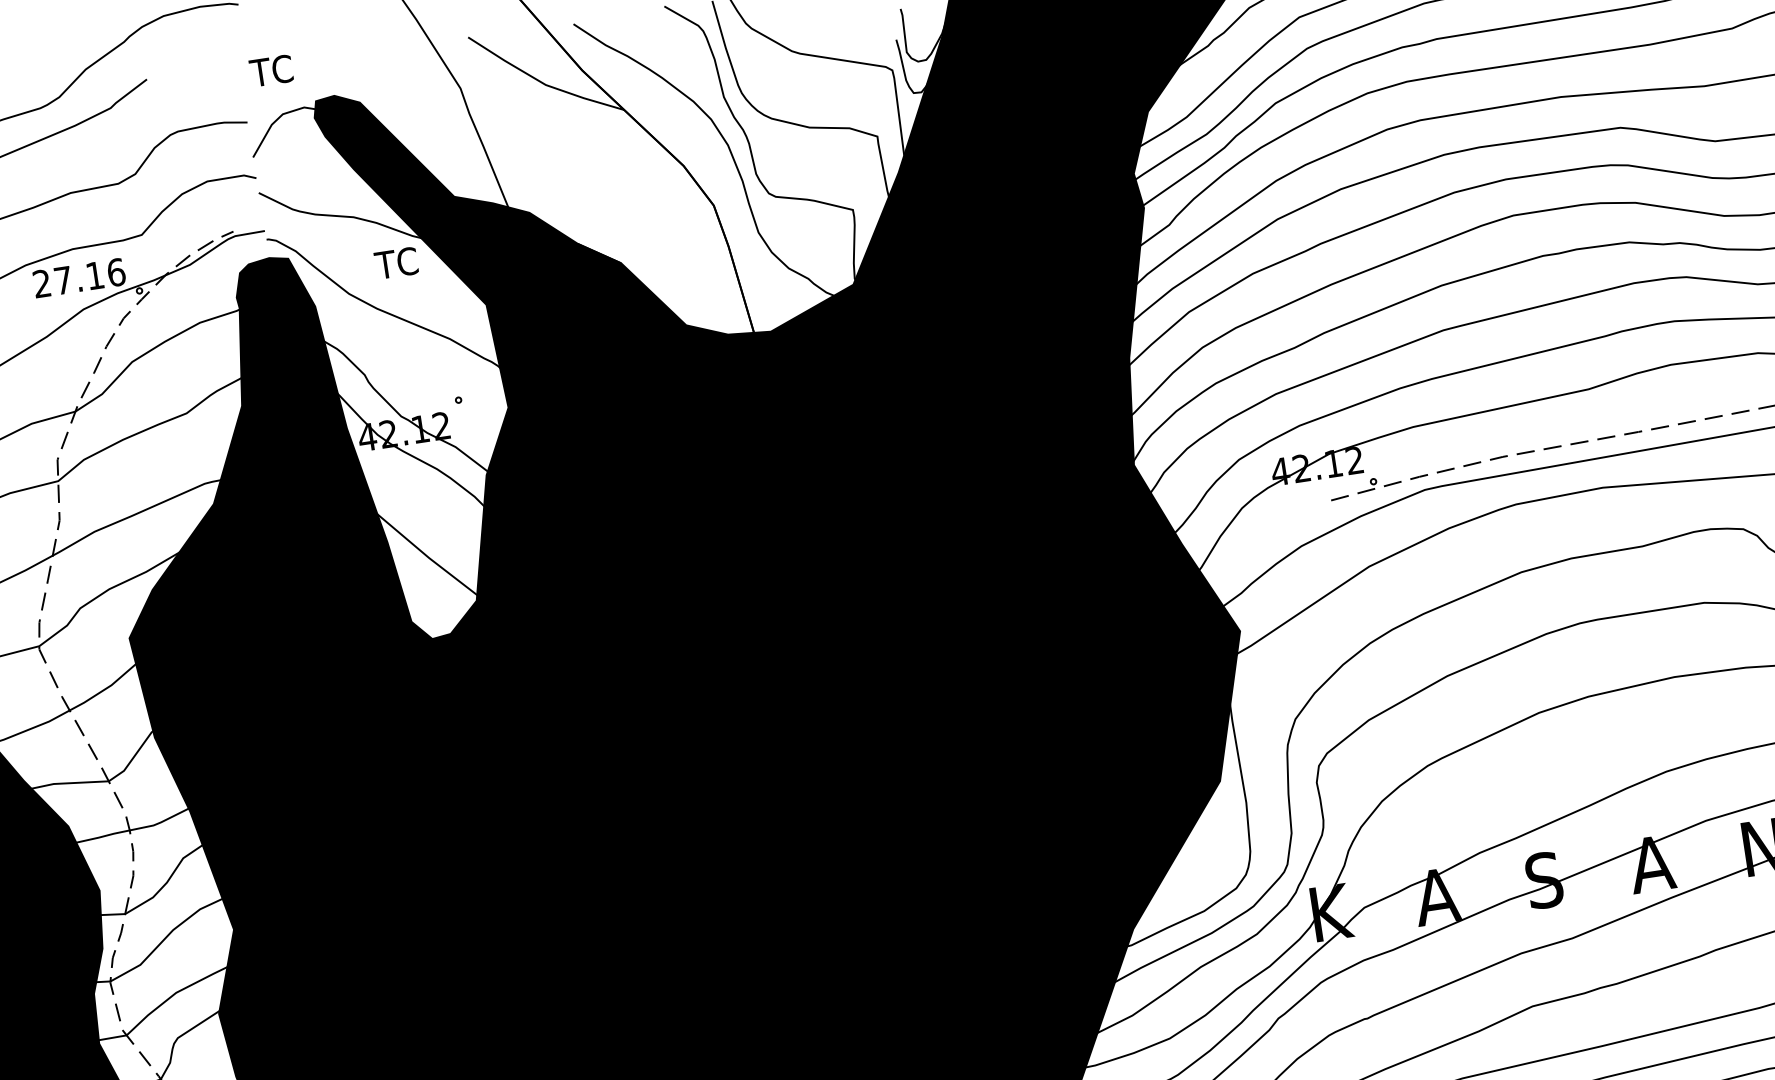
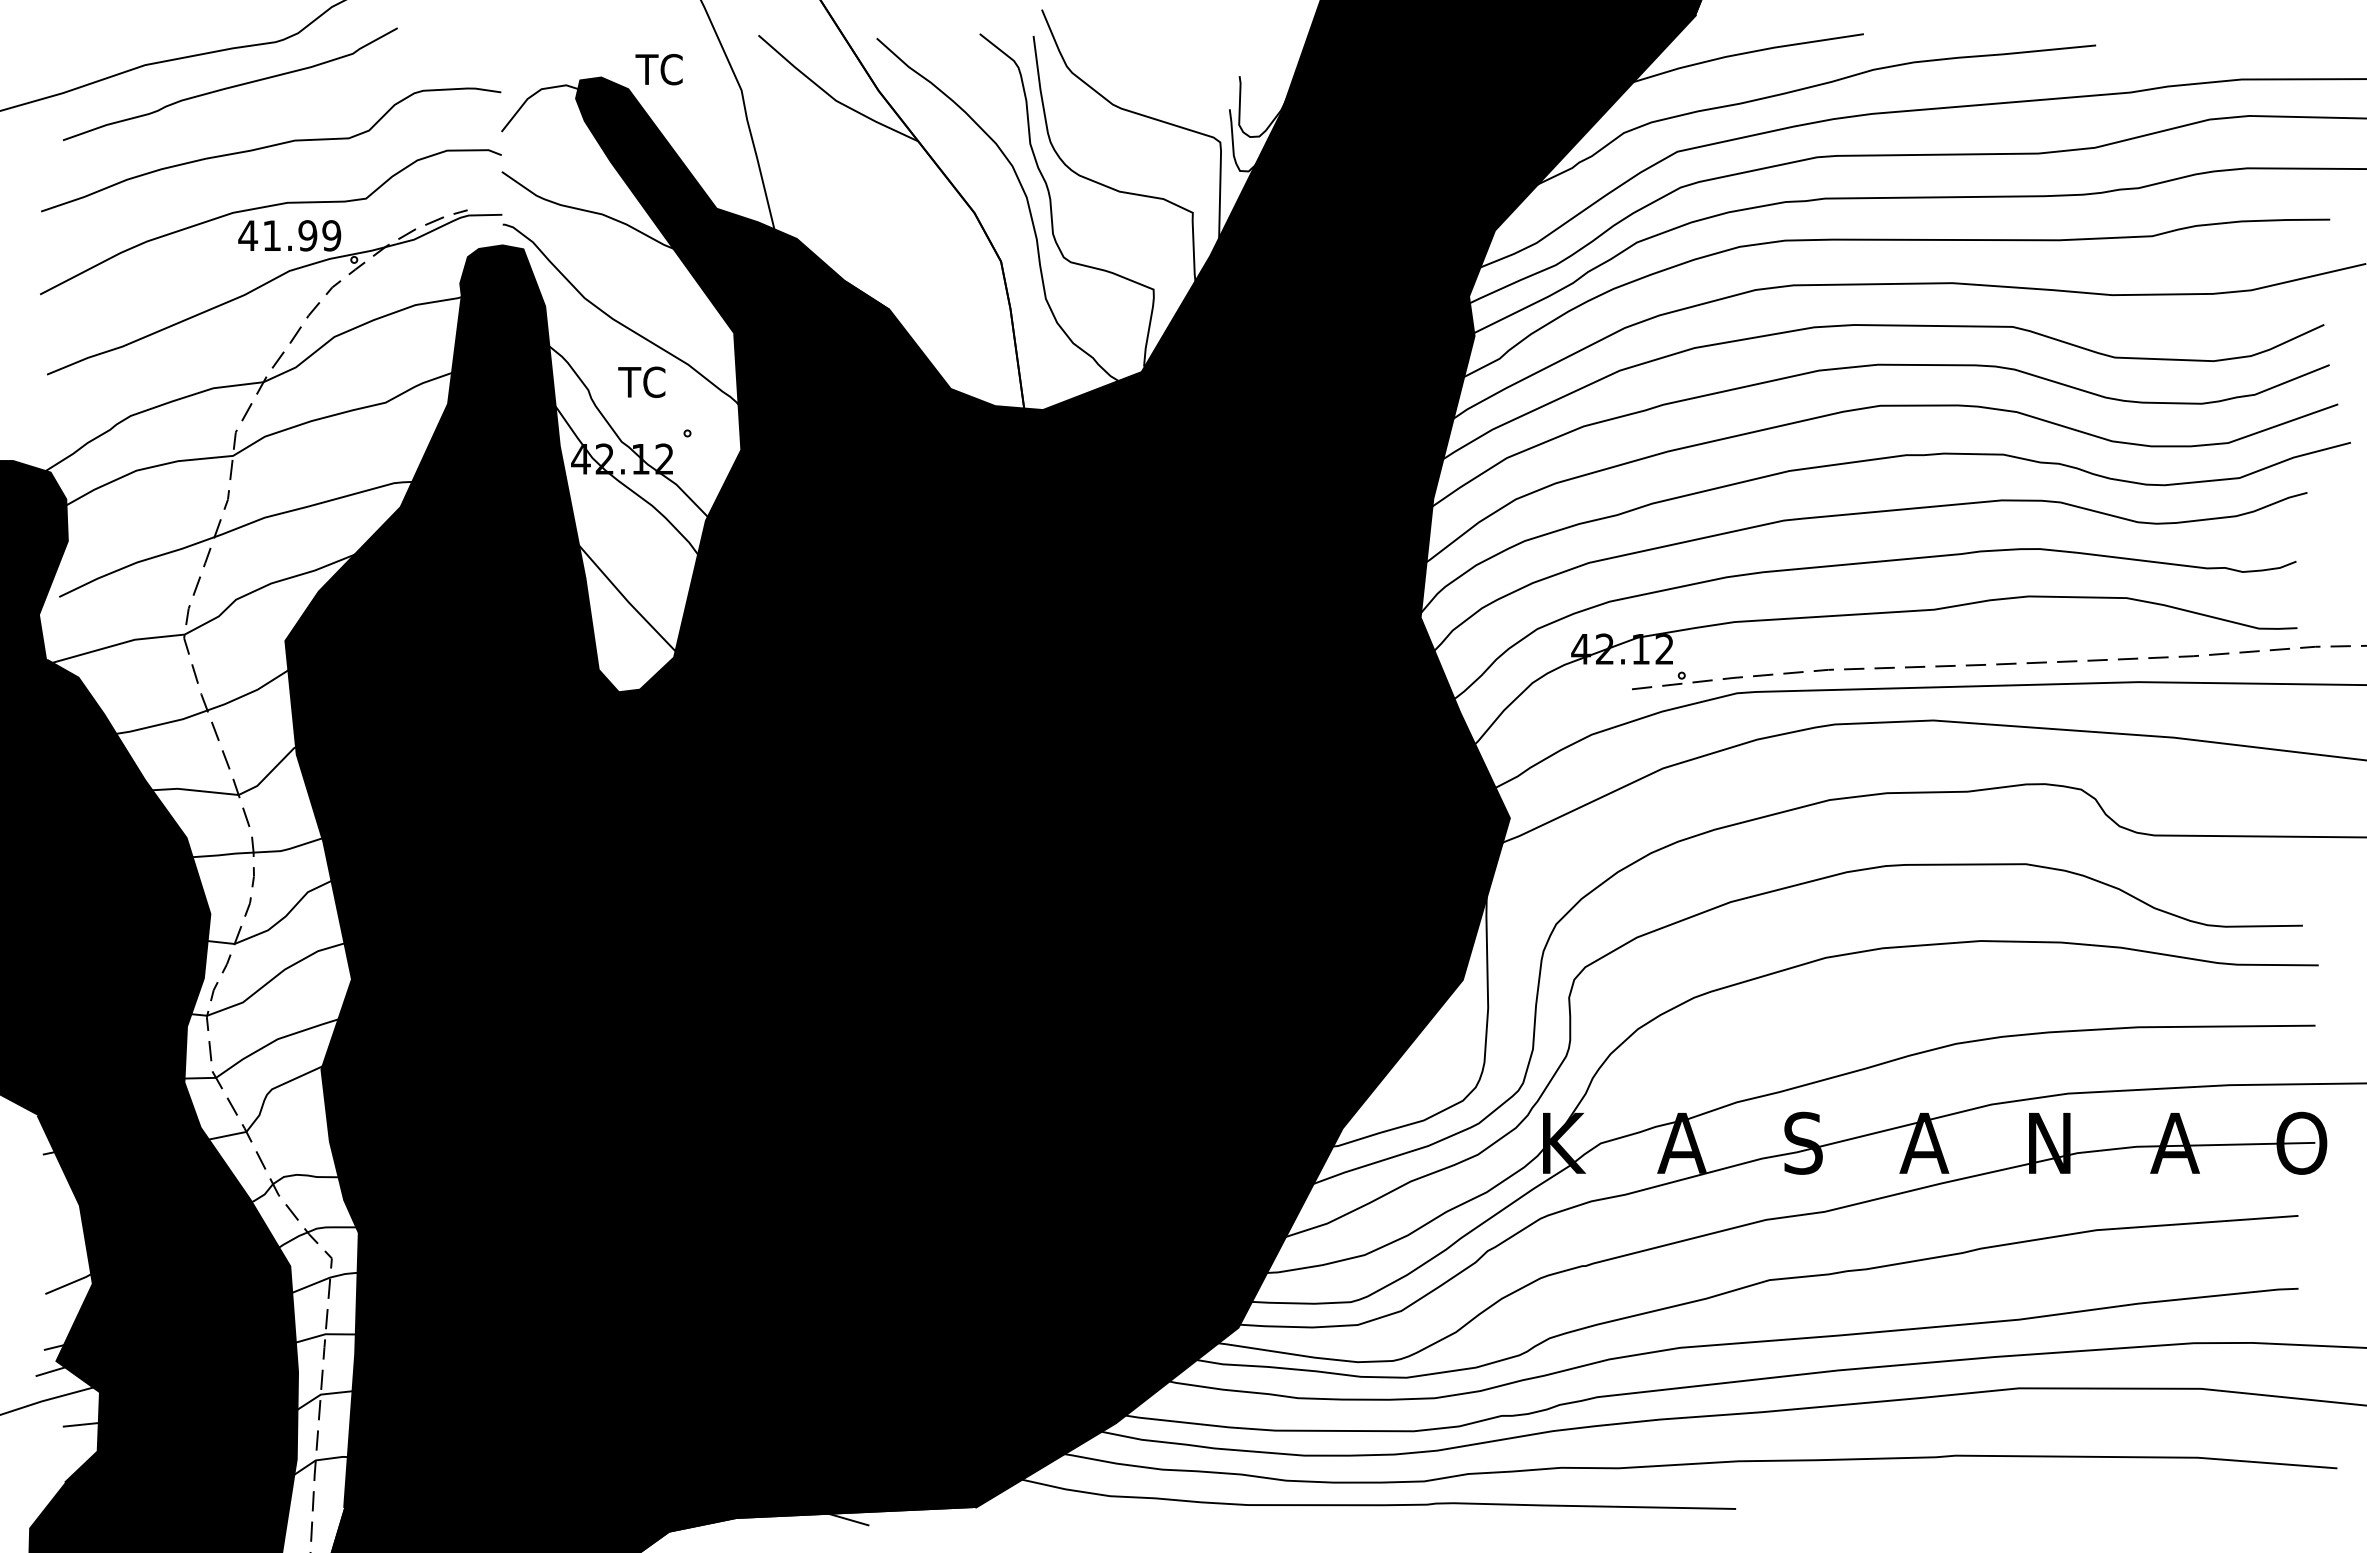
text: (270, 70) -> (658, 69), moved
text: (396, 262) -> (641, 381), moved
text: (78, 277) -> (289, 235), 27.16 -> 41.99

